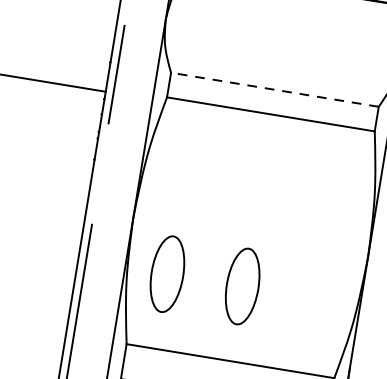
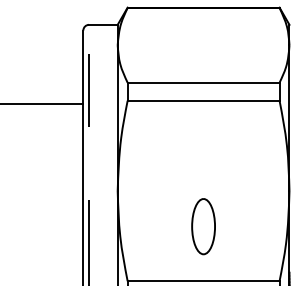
line: (274, 89) -> (203, 82), dashed -> solid
part: (167, 273) -> (148, 226), removed

